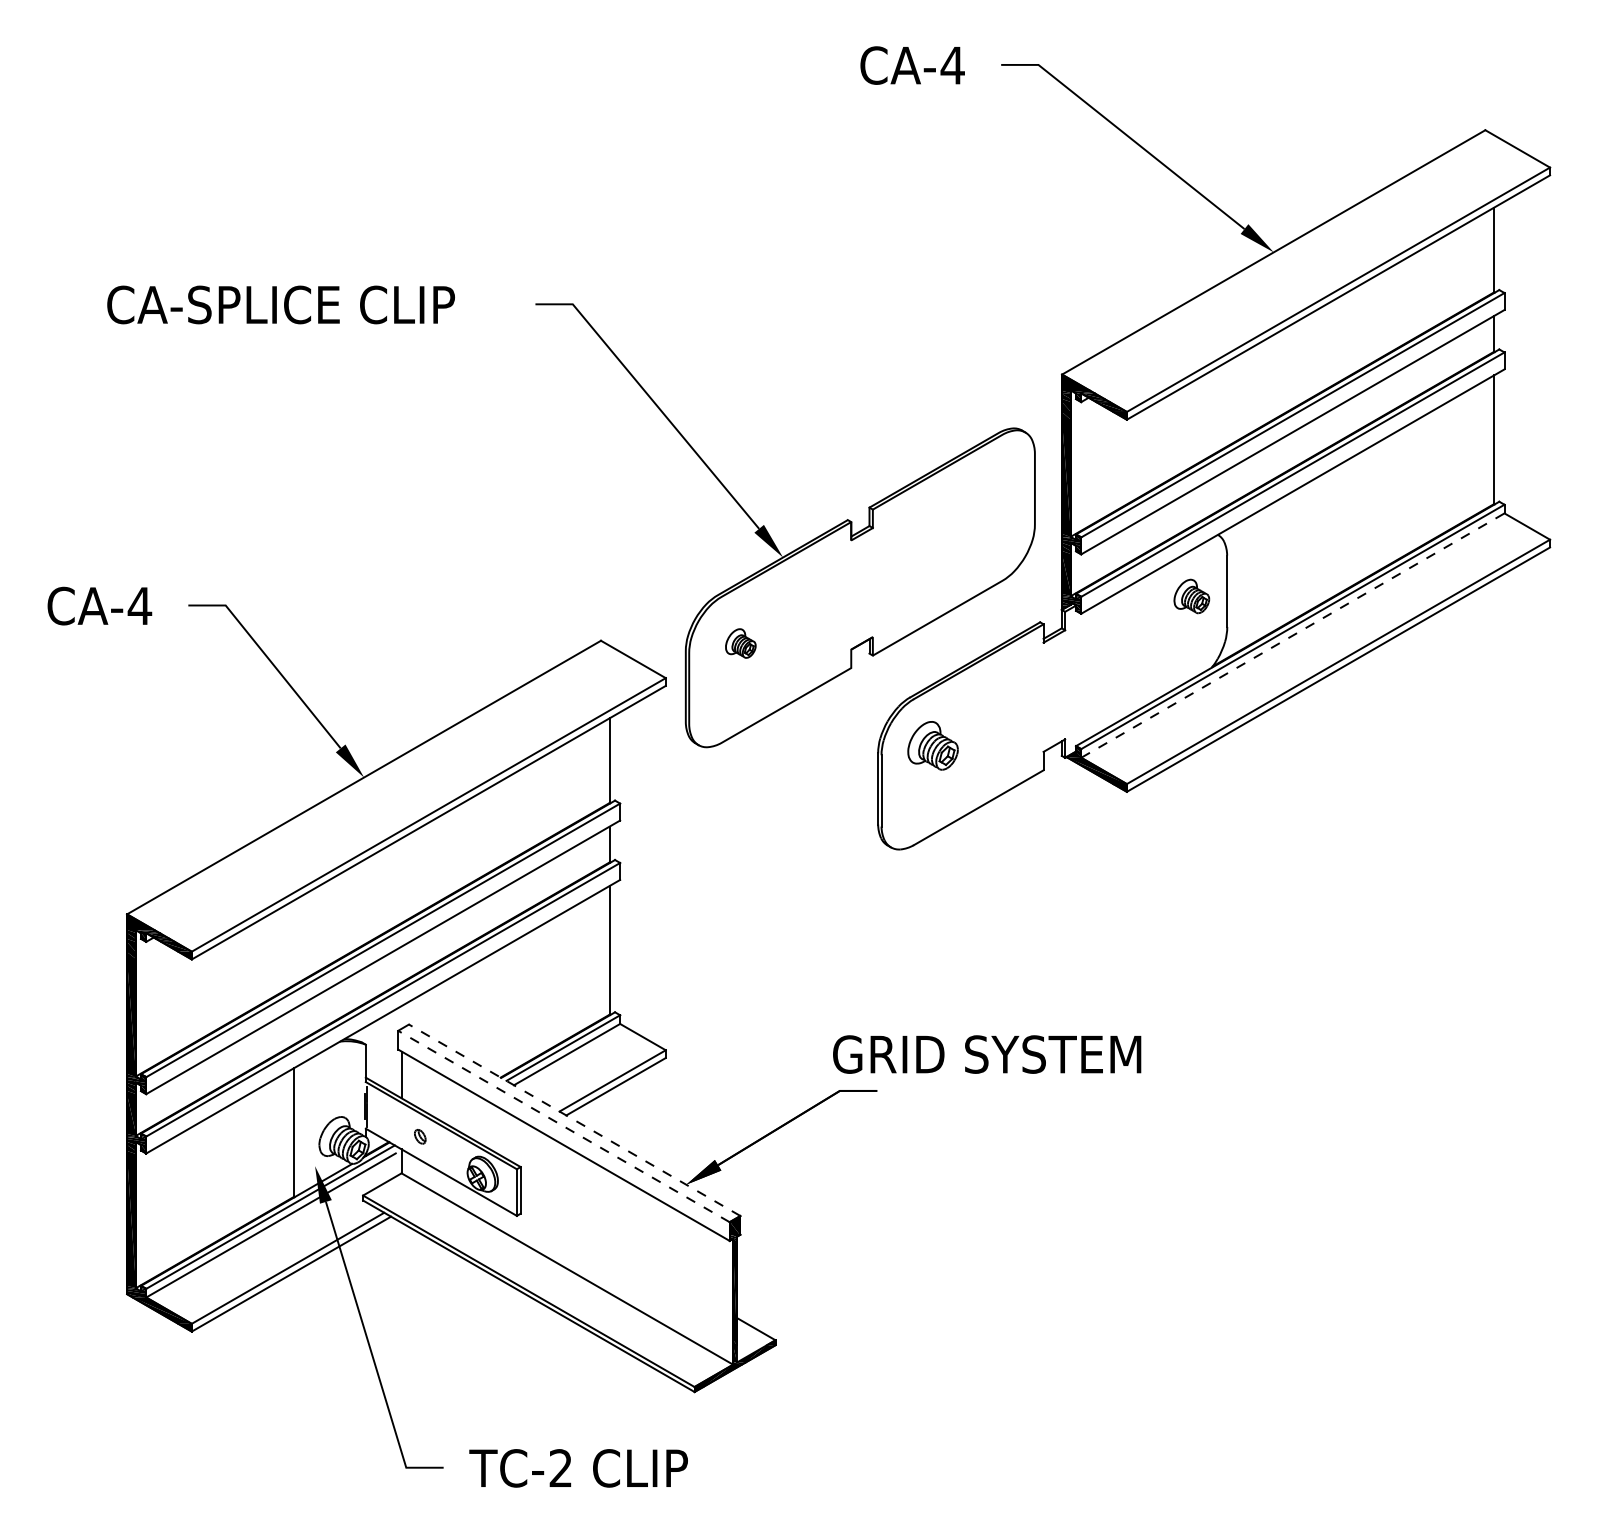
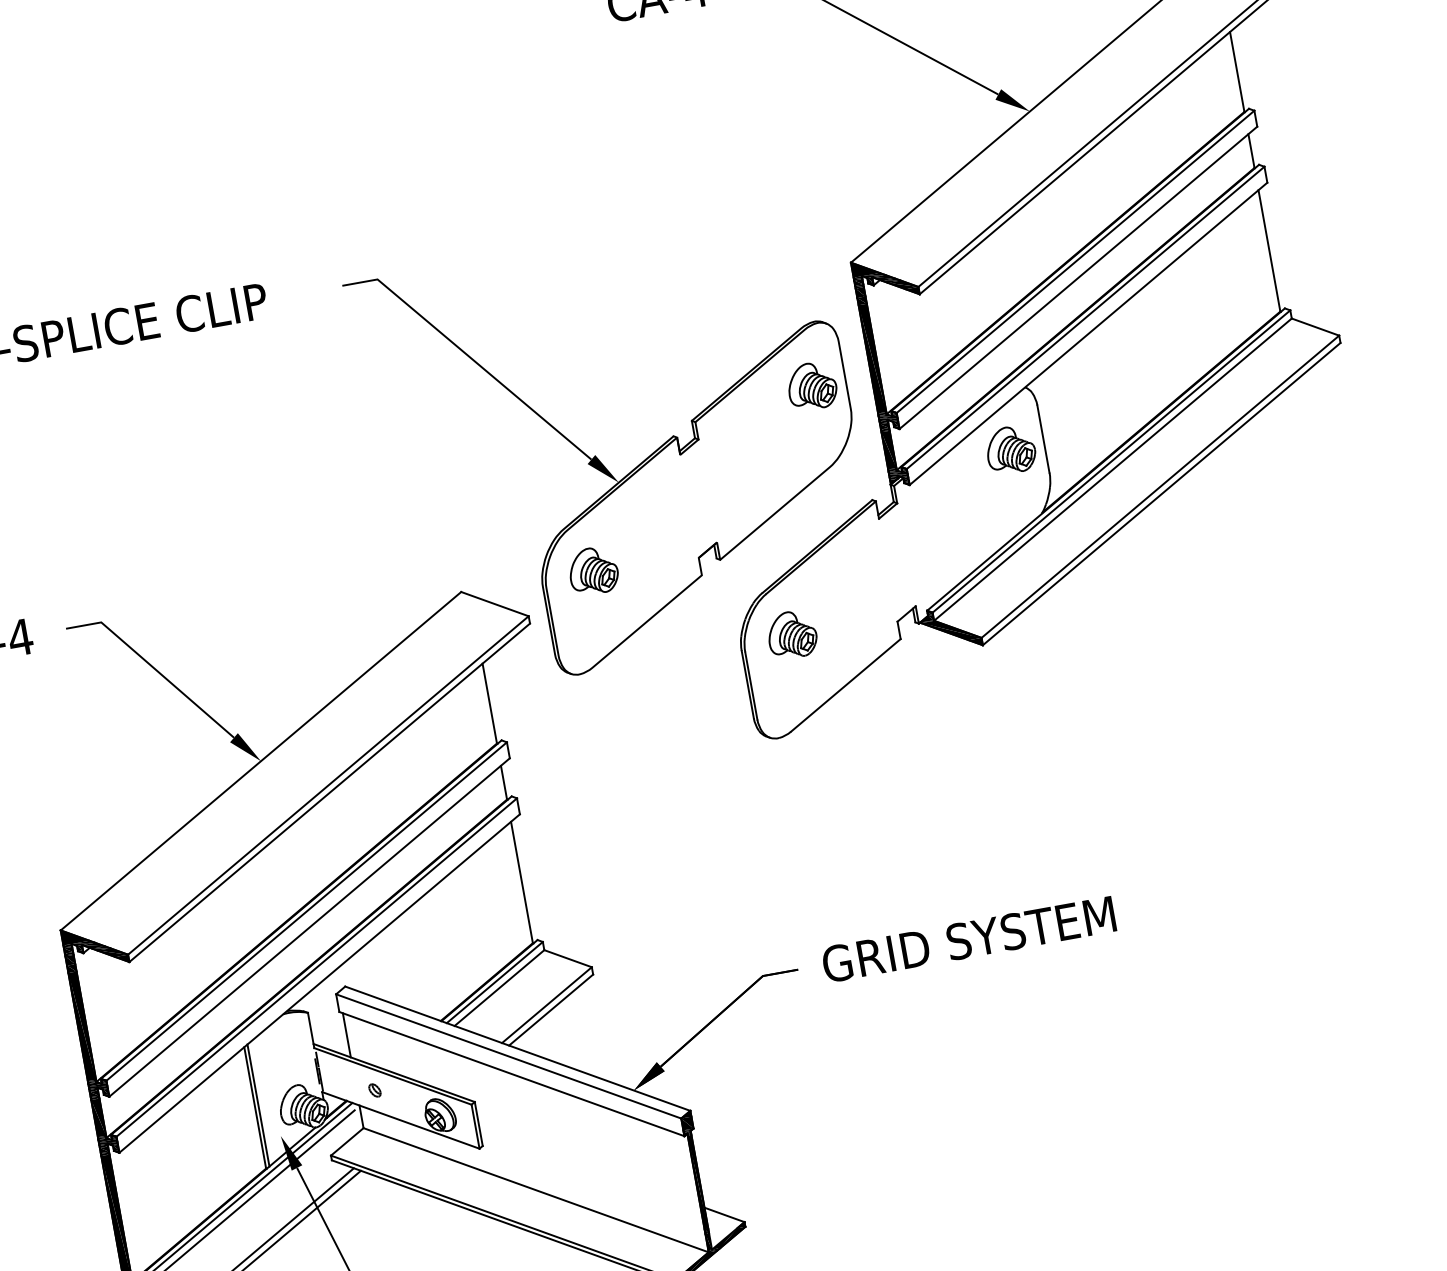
part: (999, 494) -> (812, 386), added
part: (1191, 596) -> (1010, 450), size x1.43
line: (1293, 635) -> (1113, 469), dashed -> solid
part: (740, 643) -> (593, 570), size x1.67
text: (987, 1054) -> (969, 939), moved
line: (574, 1120) -> (517, 1048), dashed -> solid
line: (563, 1126) -> (508, 1056), dashed -> solid
line: (297, 1130) -> (258, 1105), added

